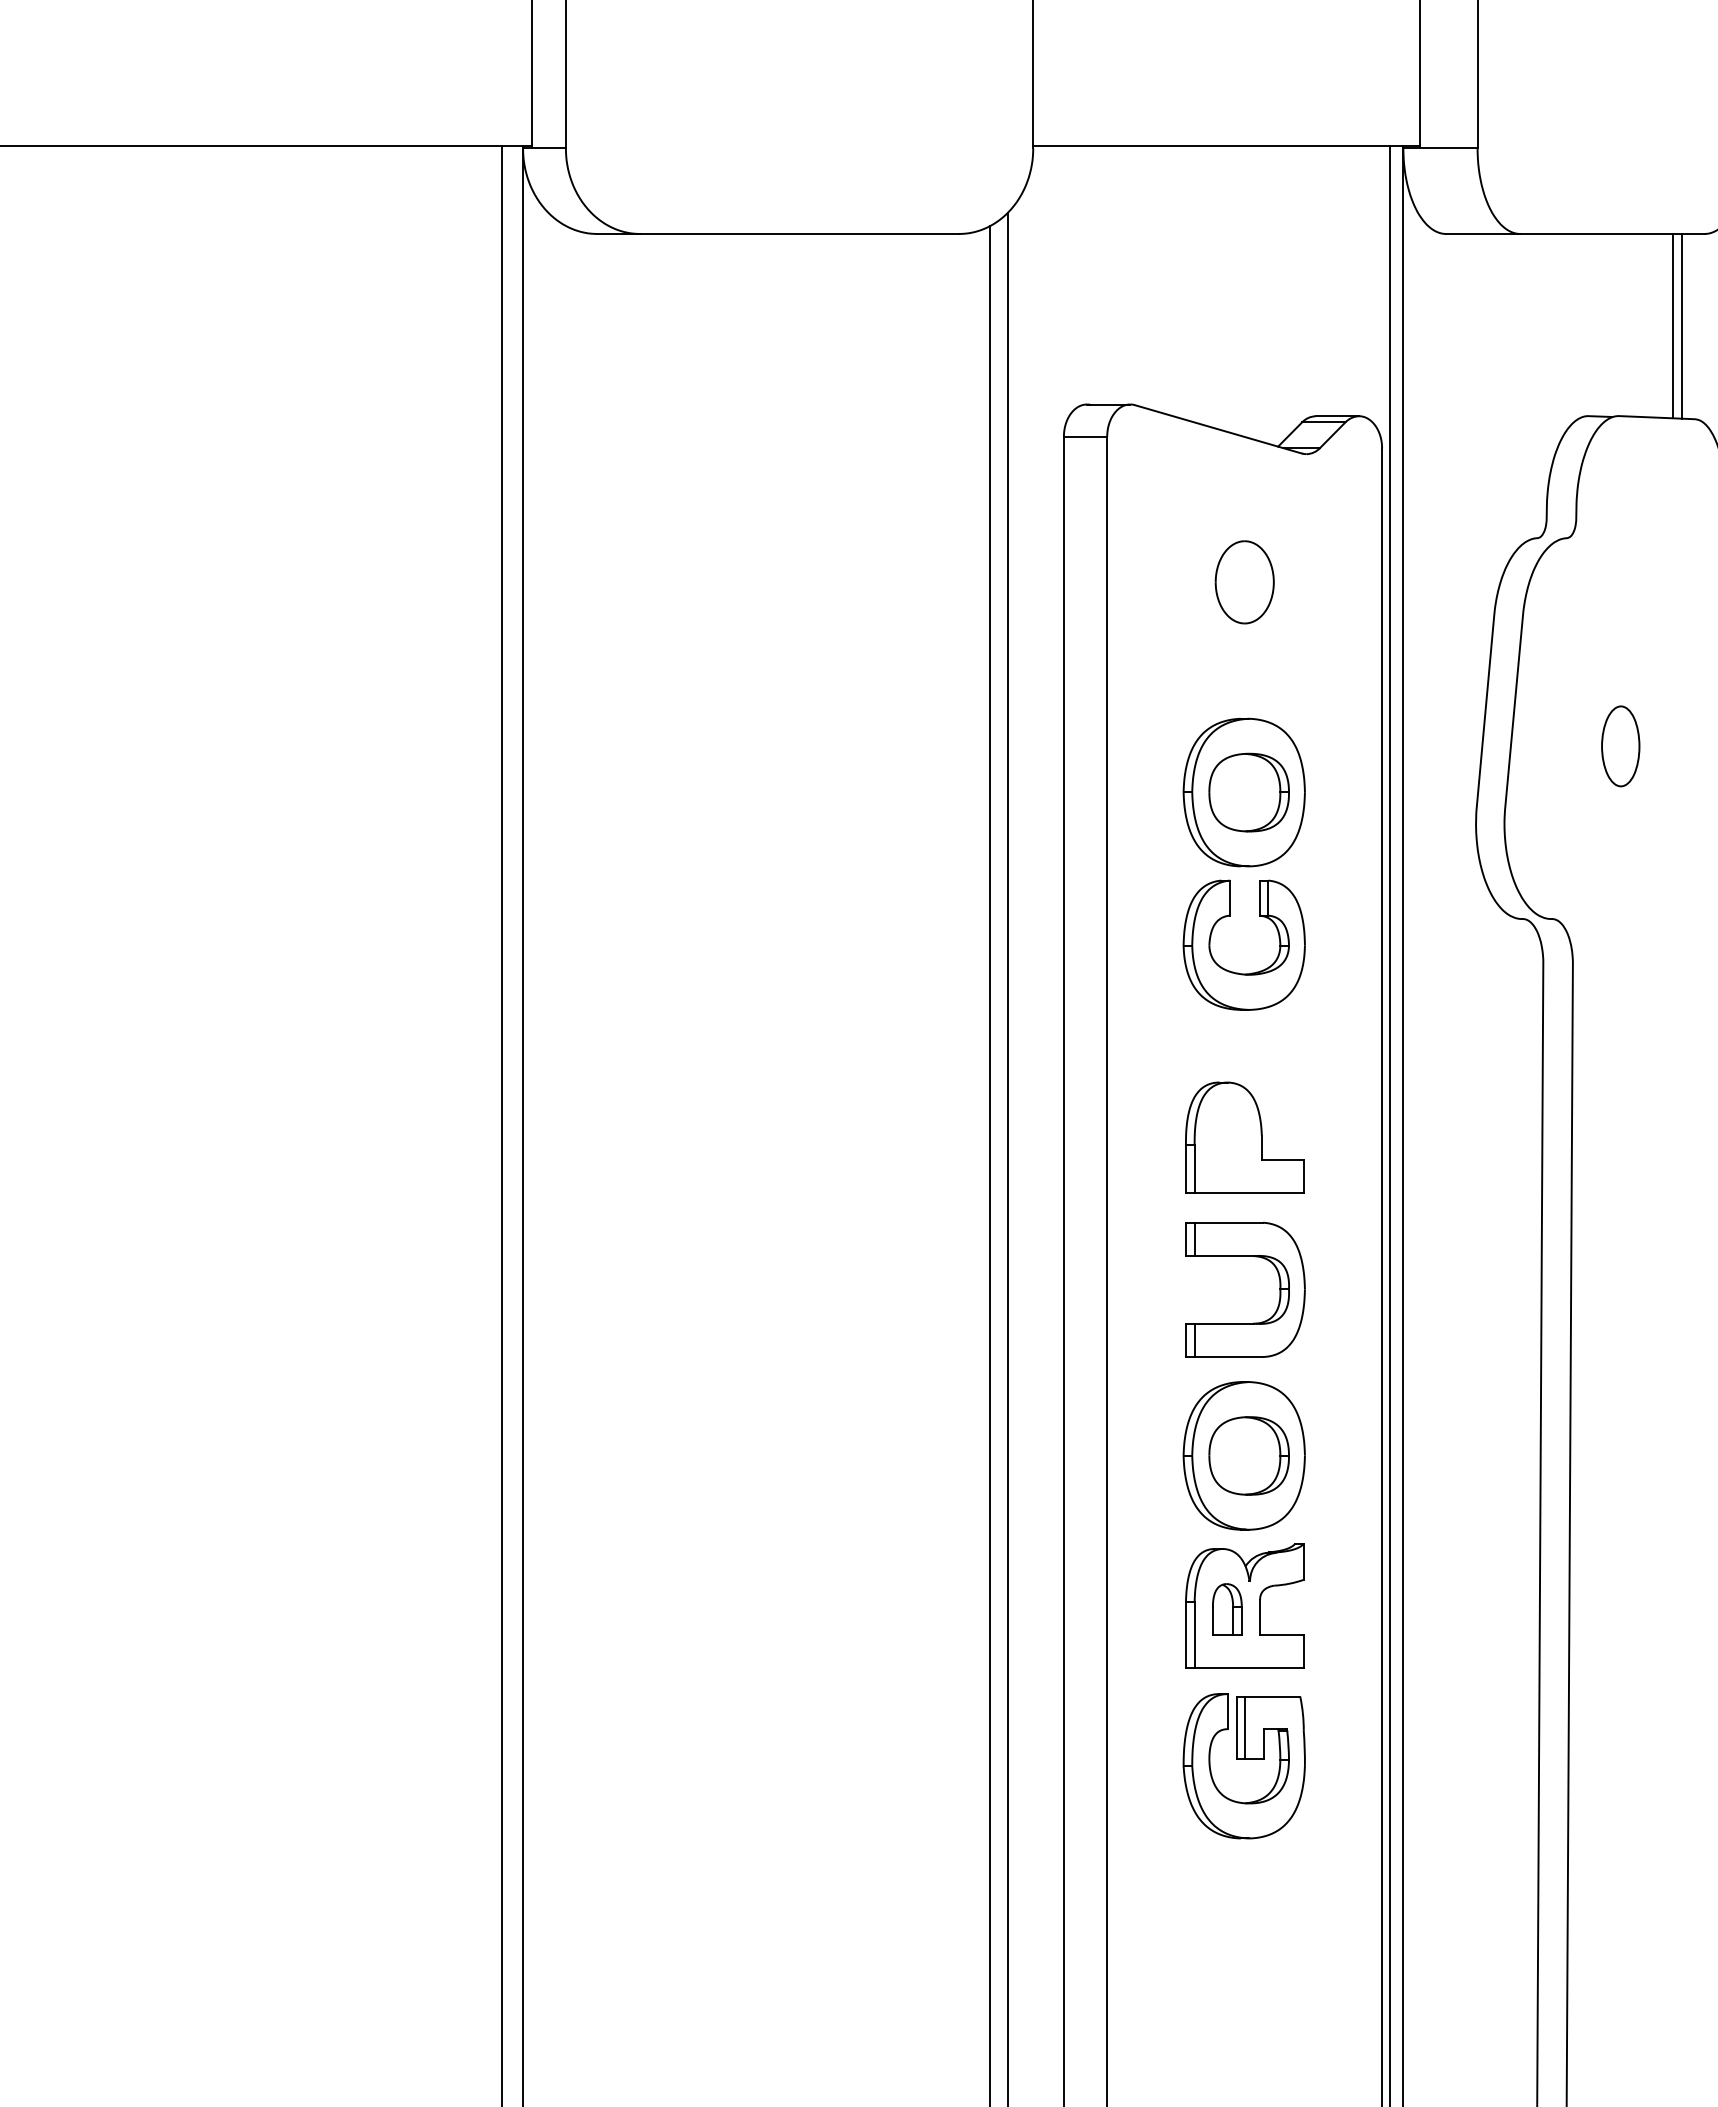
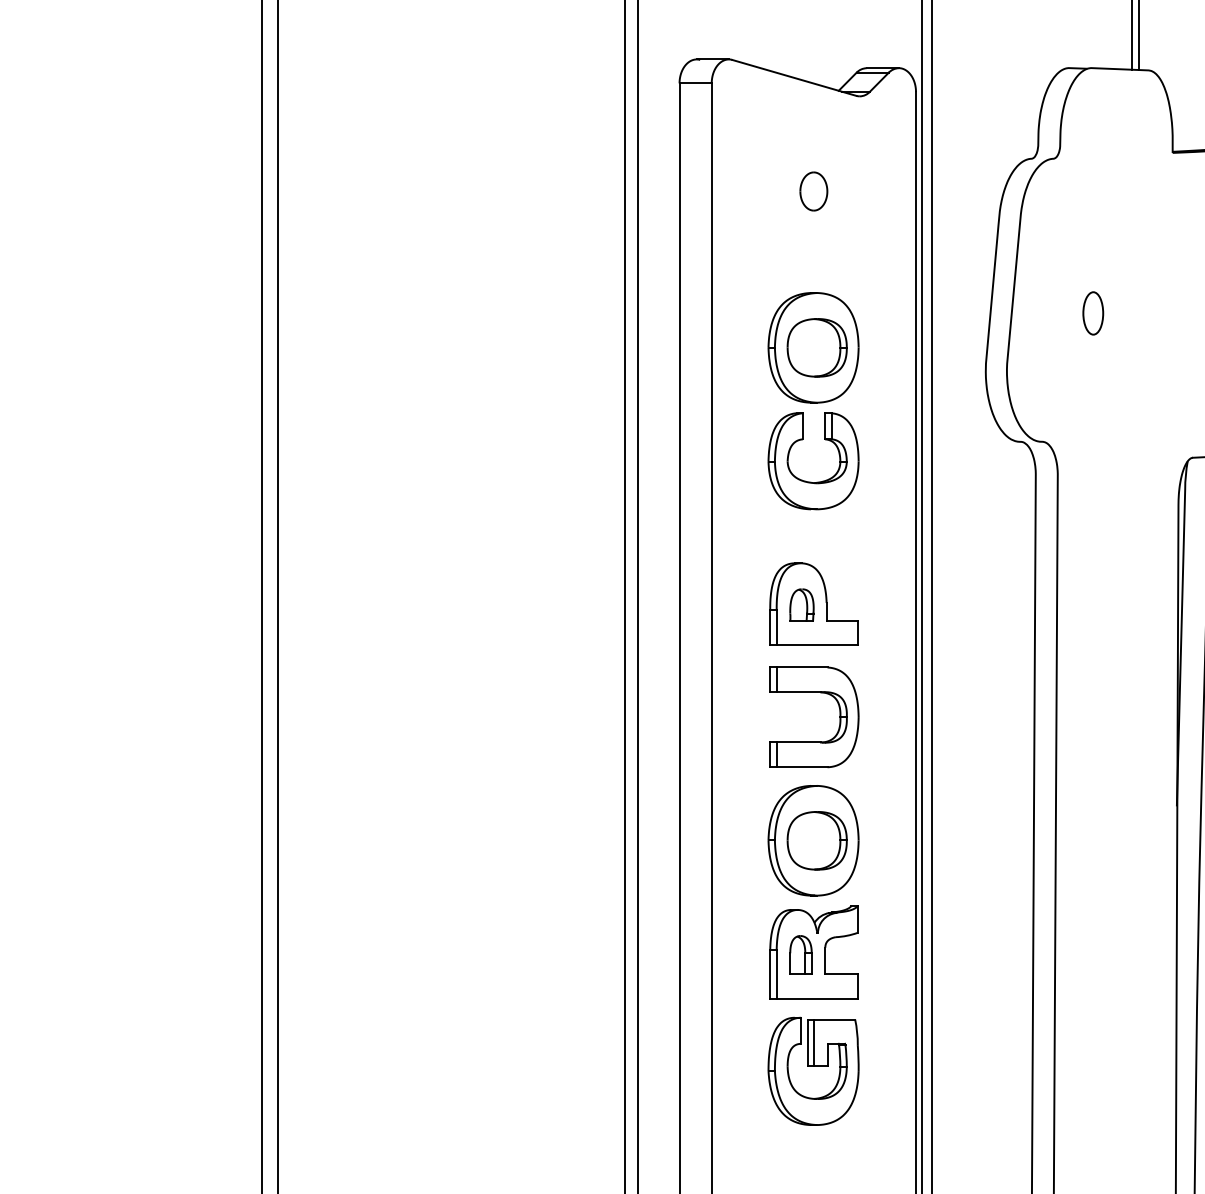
part: (1244, 581) -> (813, 190), size x0.62
part: (1620, 745) -> (1093, 312), size x0.71
part: (1228, 1138) -> (801, 604), added

